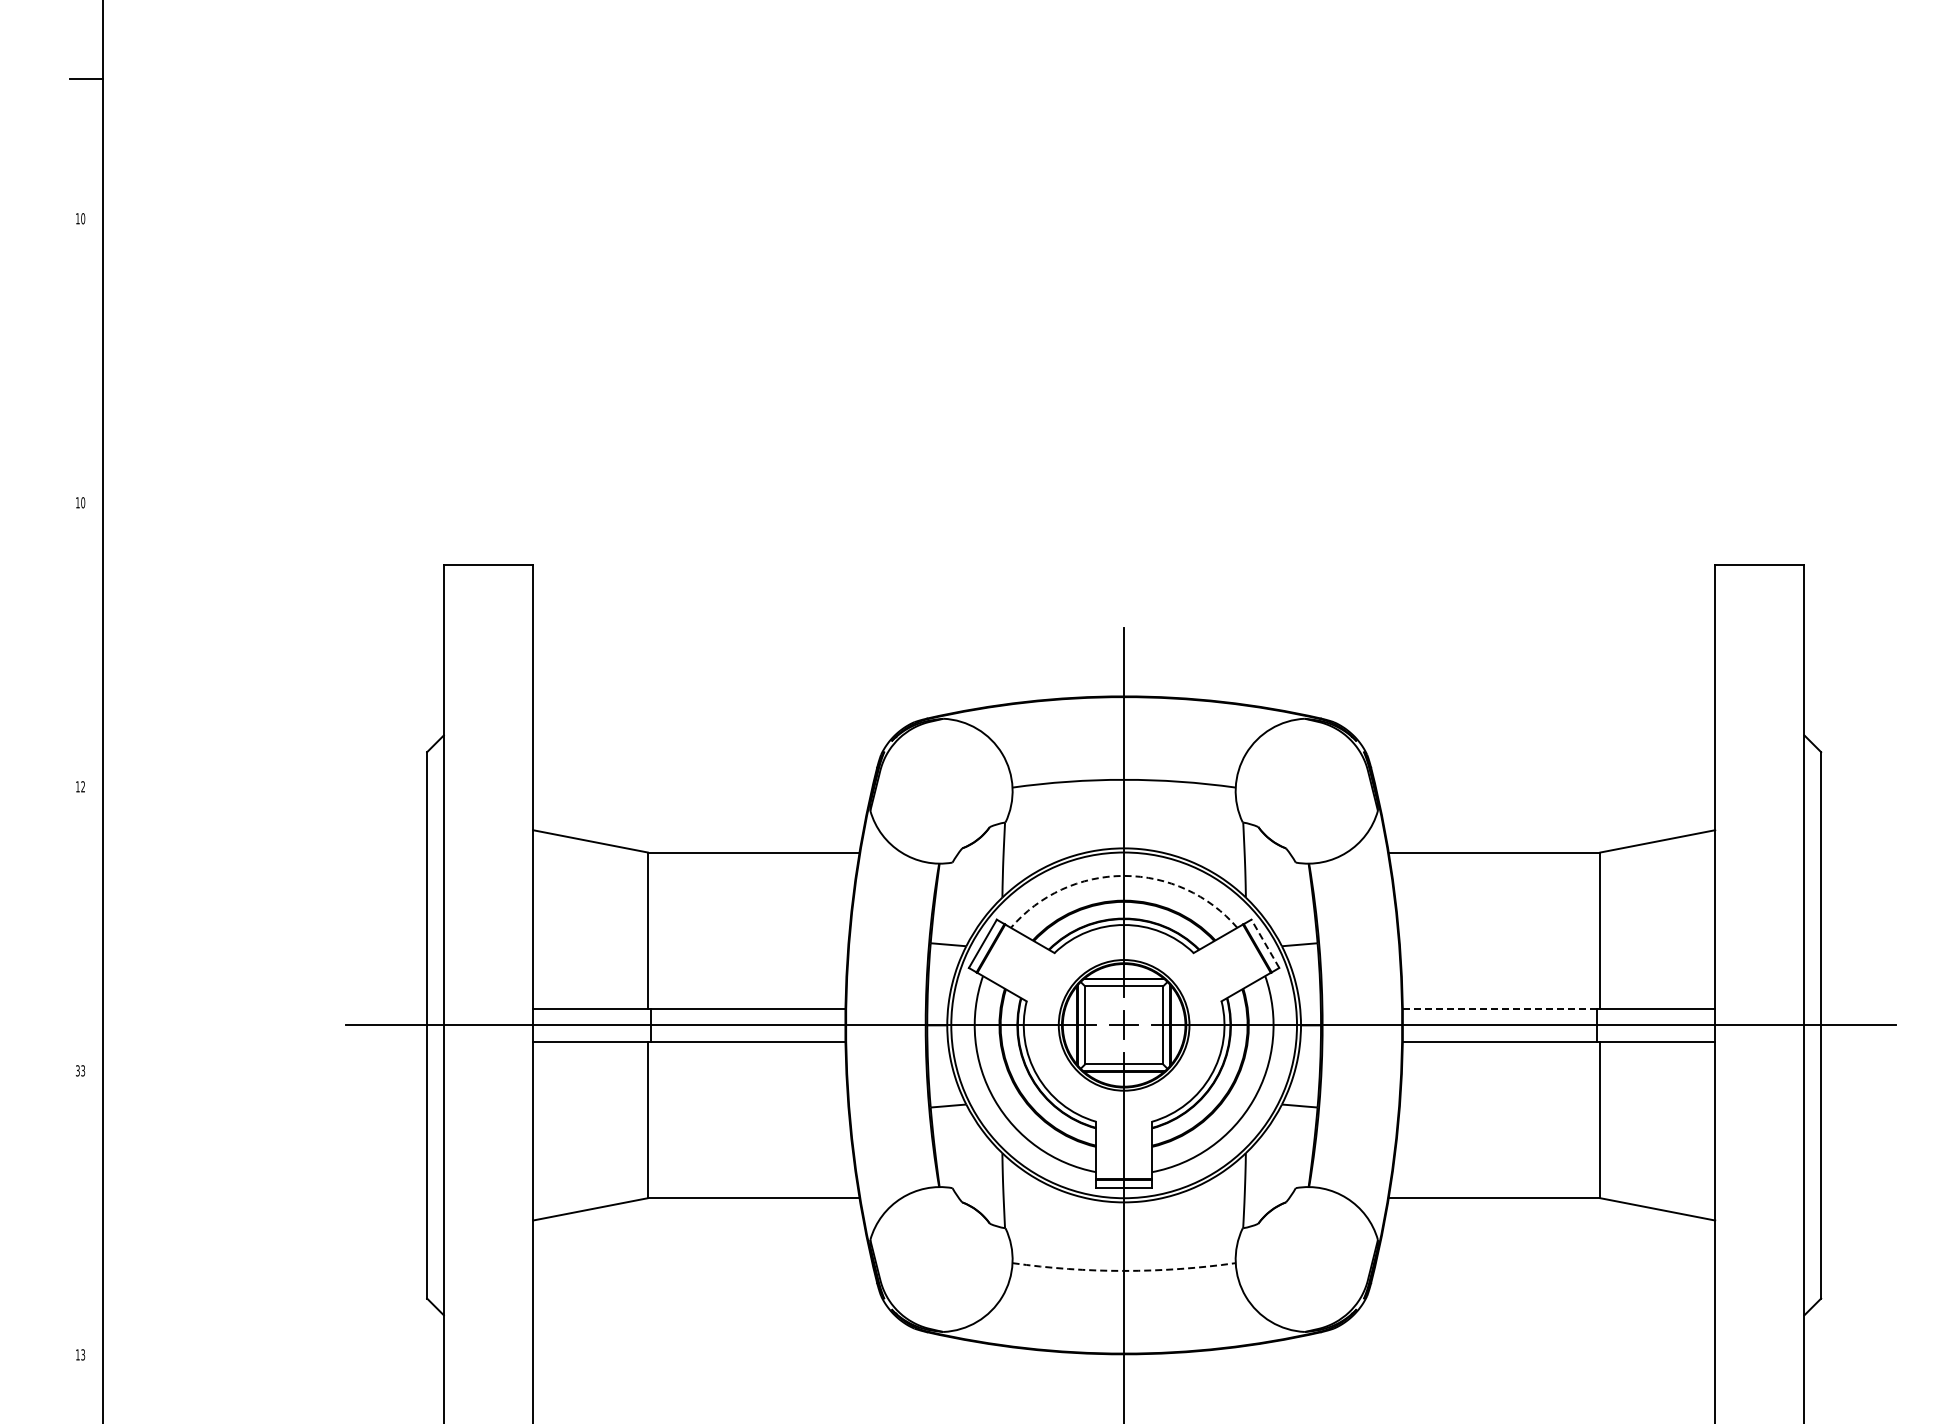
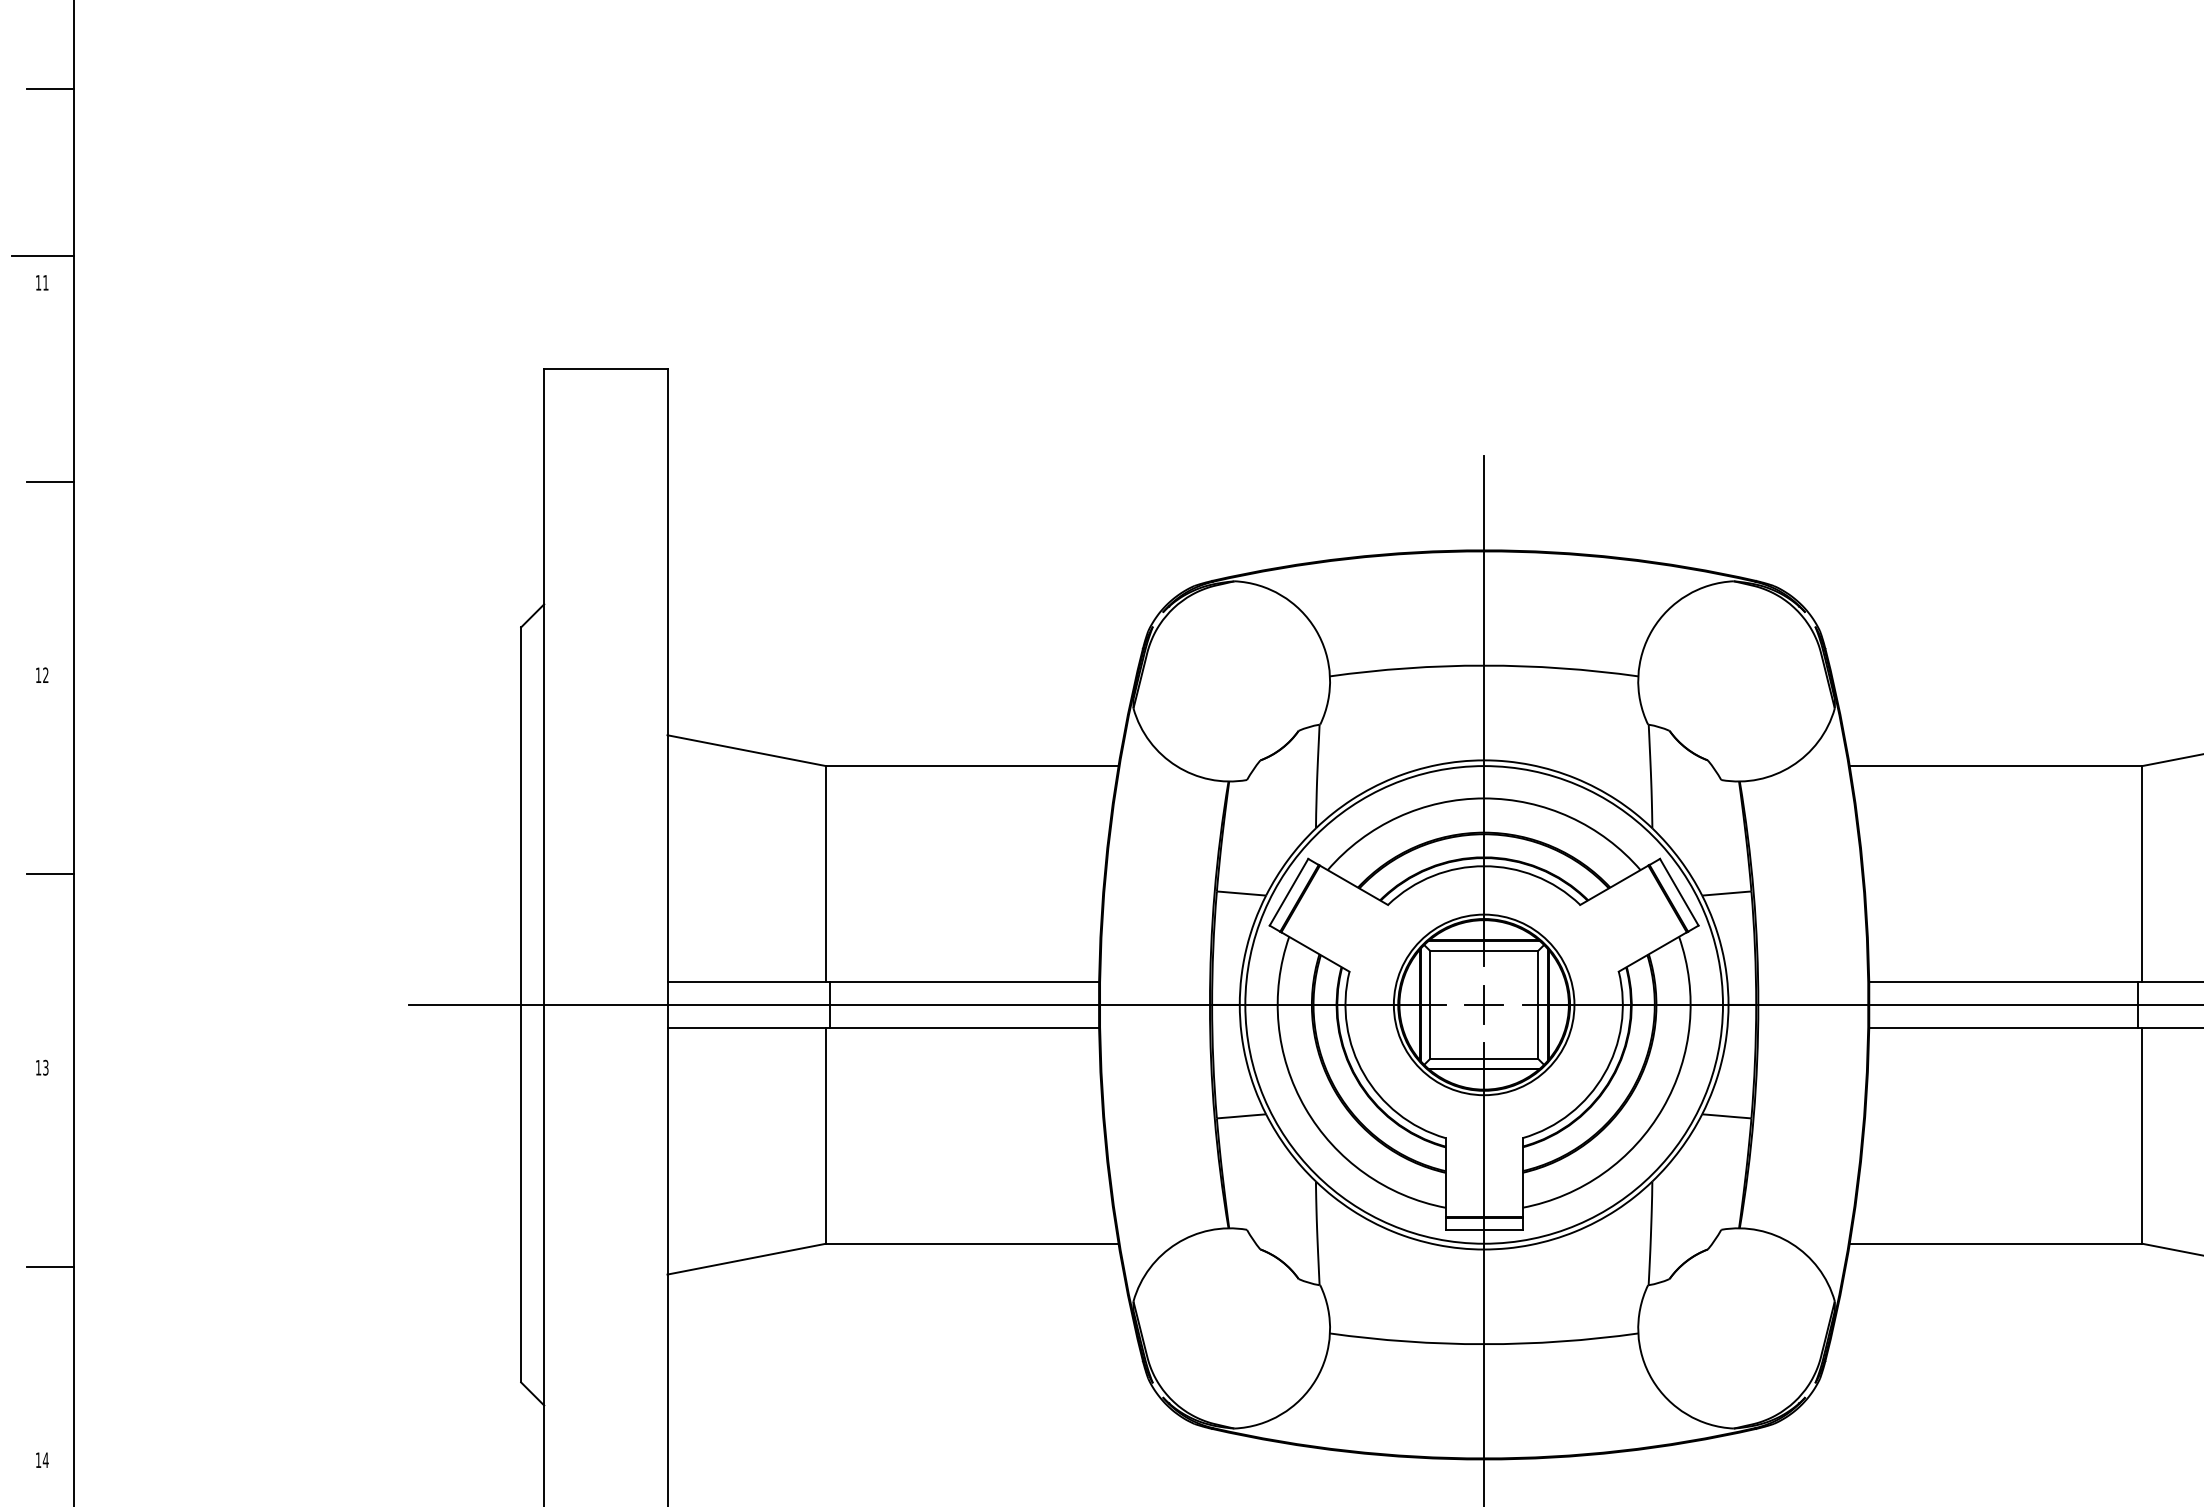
line: (86, 362) -> (50, 89), added
line: (80, 483) -> (42, 256), added
text: (83, 502) -> (46, 282), 10 -> 11
line: (86, 646) -> (50, 481), added
arc: (1124, 875) -> (1484, 797), dashed -> solid
line: (86, 930) -> (50, 873), added
line: (1265, 943) -> (1679, 891), dashed -> solid
line: (1499, 1008) -> (2002, 981), dashed -> solid
text: (77, 1070) -> (38, 1067), 33 -> 13
line: (86, 1214) -> (50, 1266), added
arc: (1124, 1270) -> (1484, 1343), dashed -> solid
text: (83, 1354) -> (46, 1459), 13 -> 14

